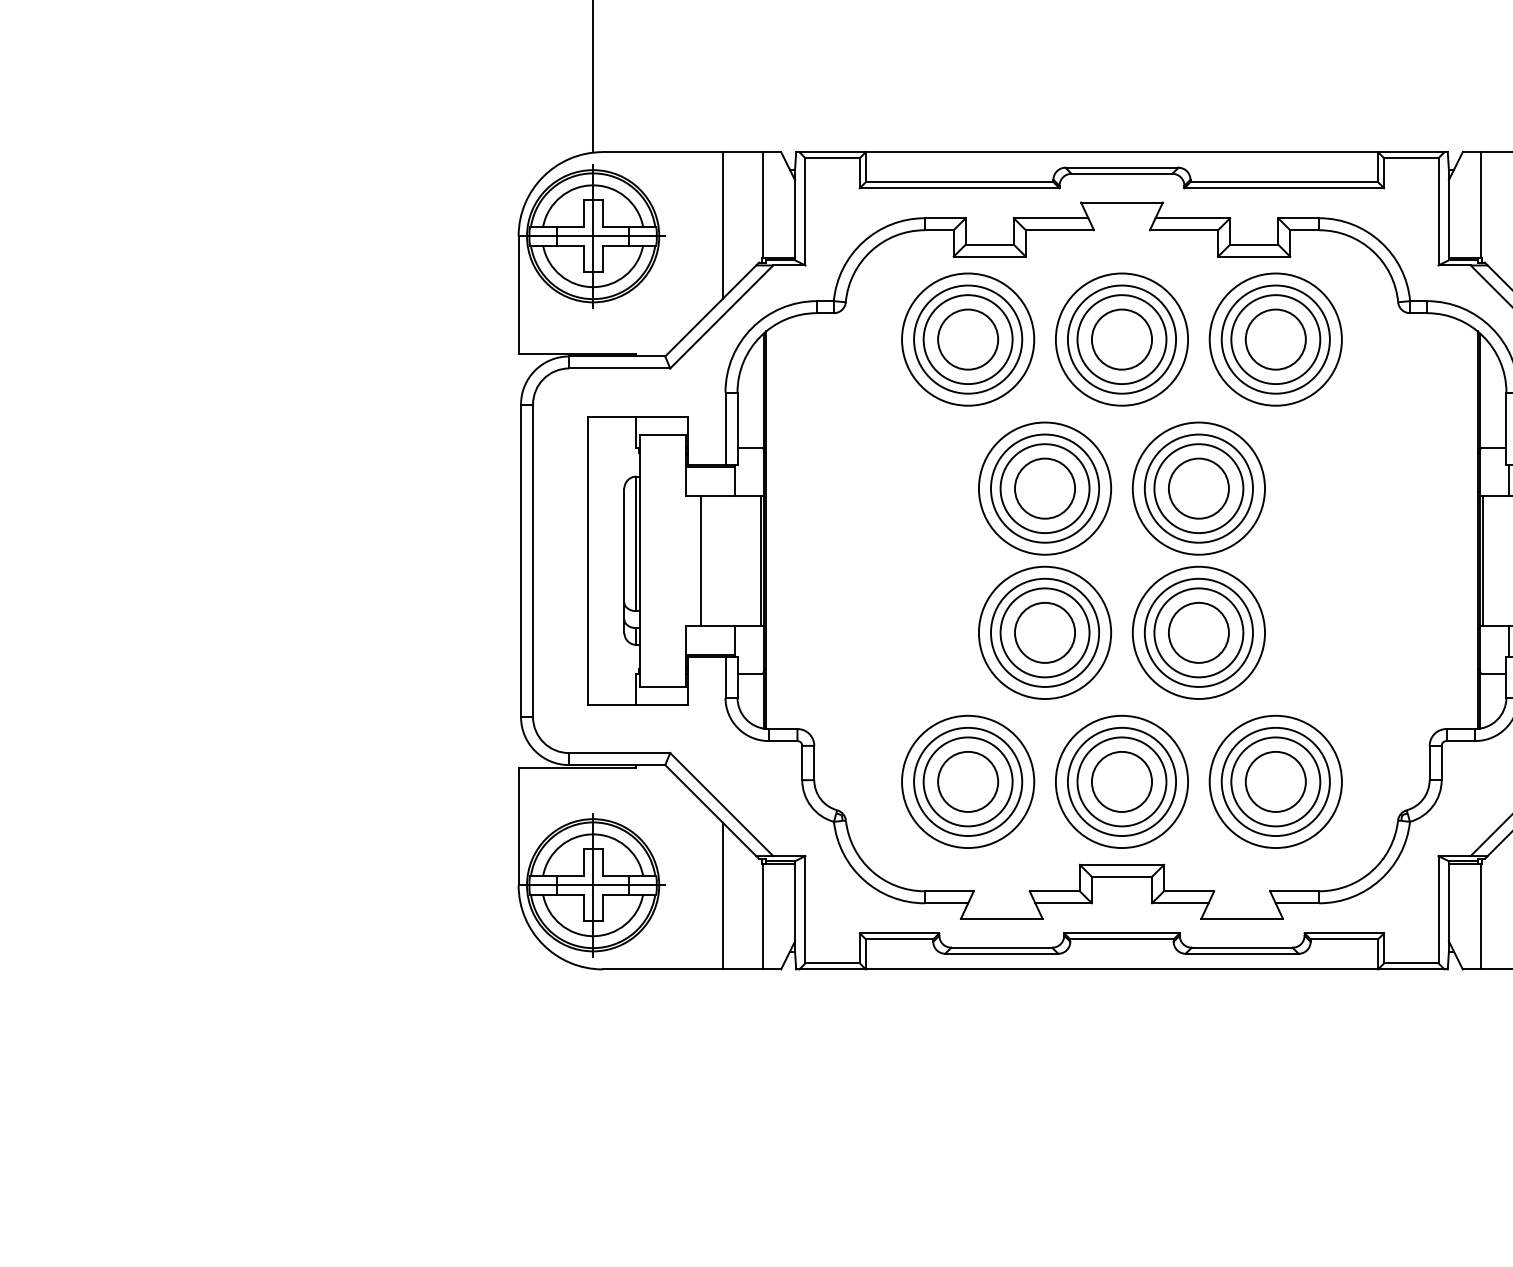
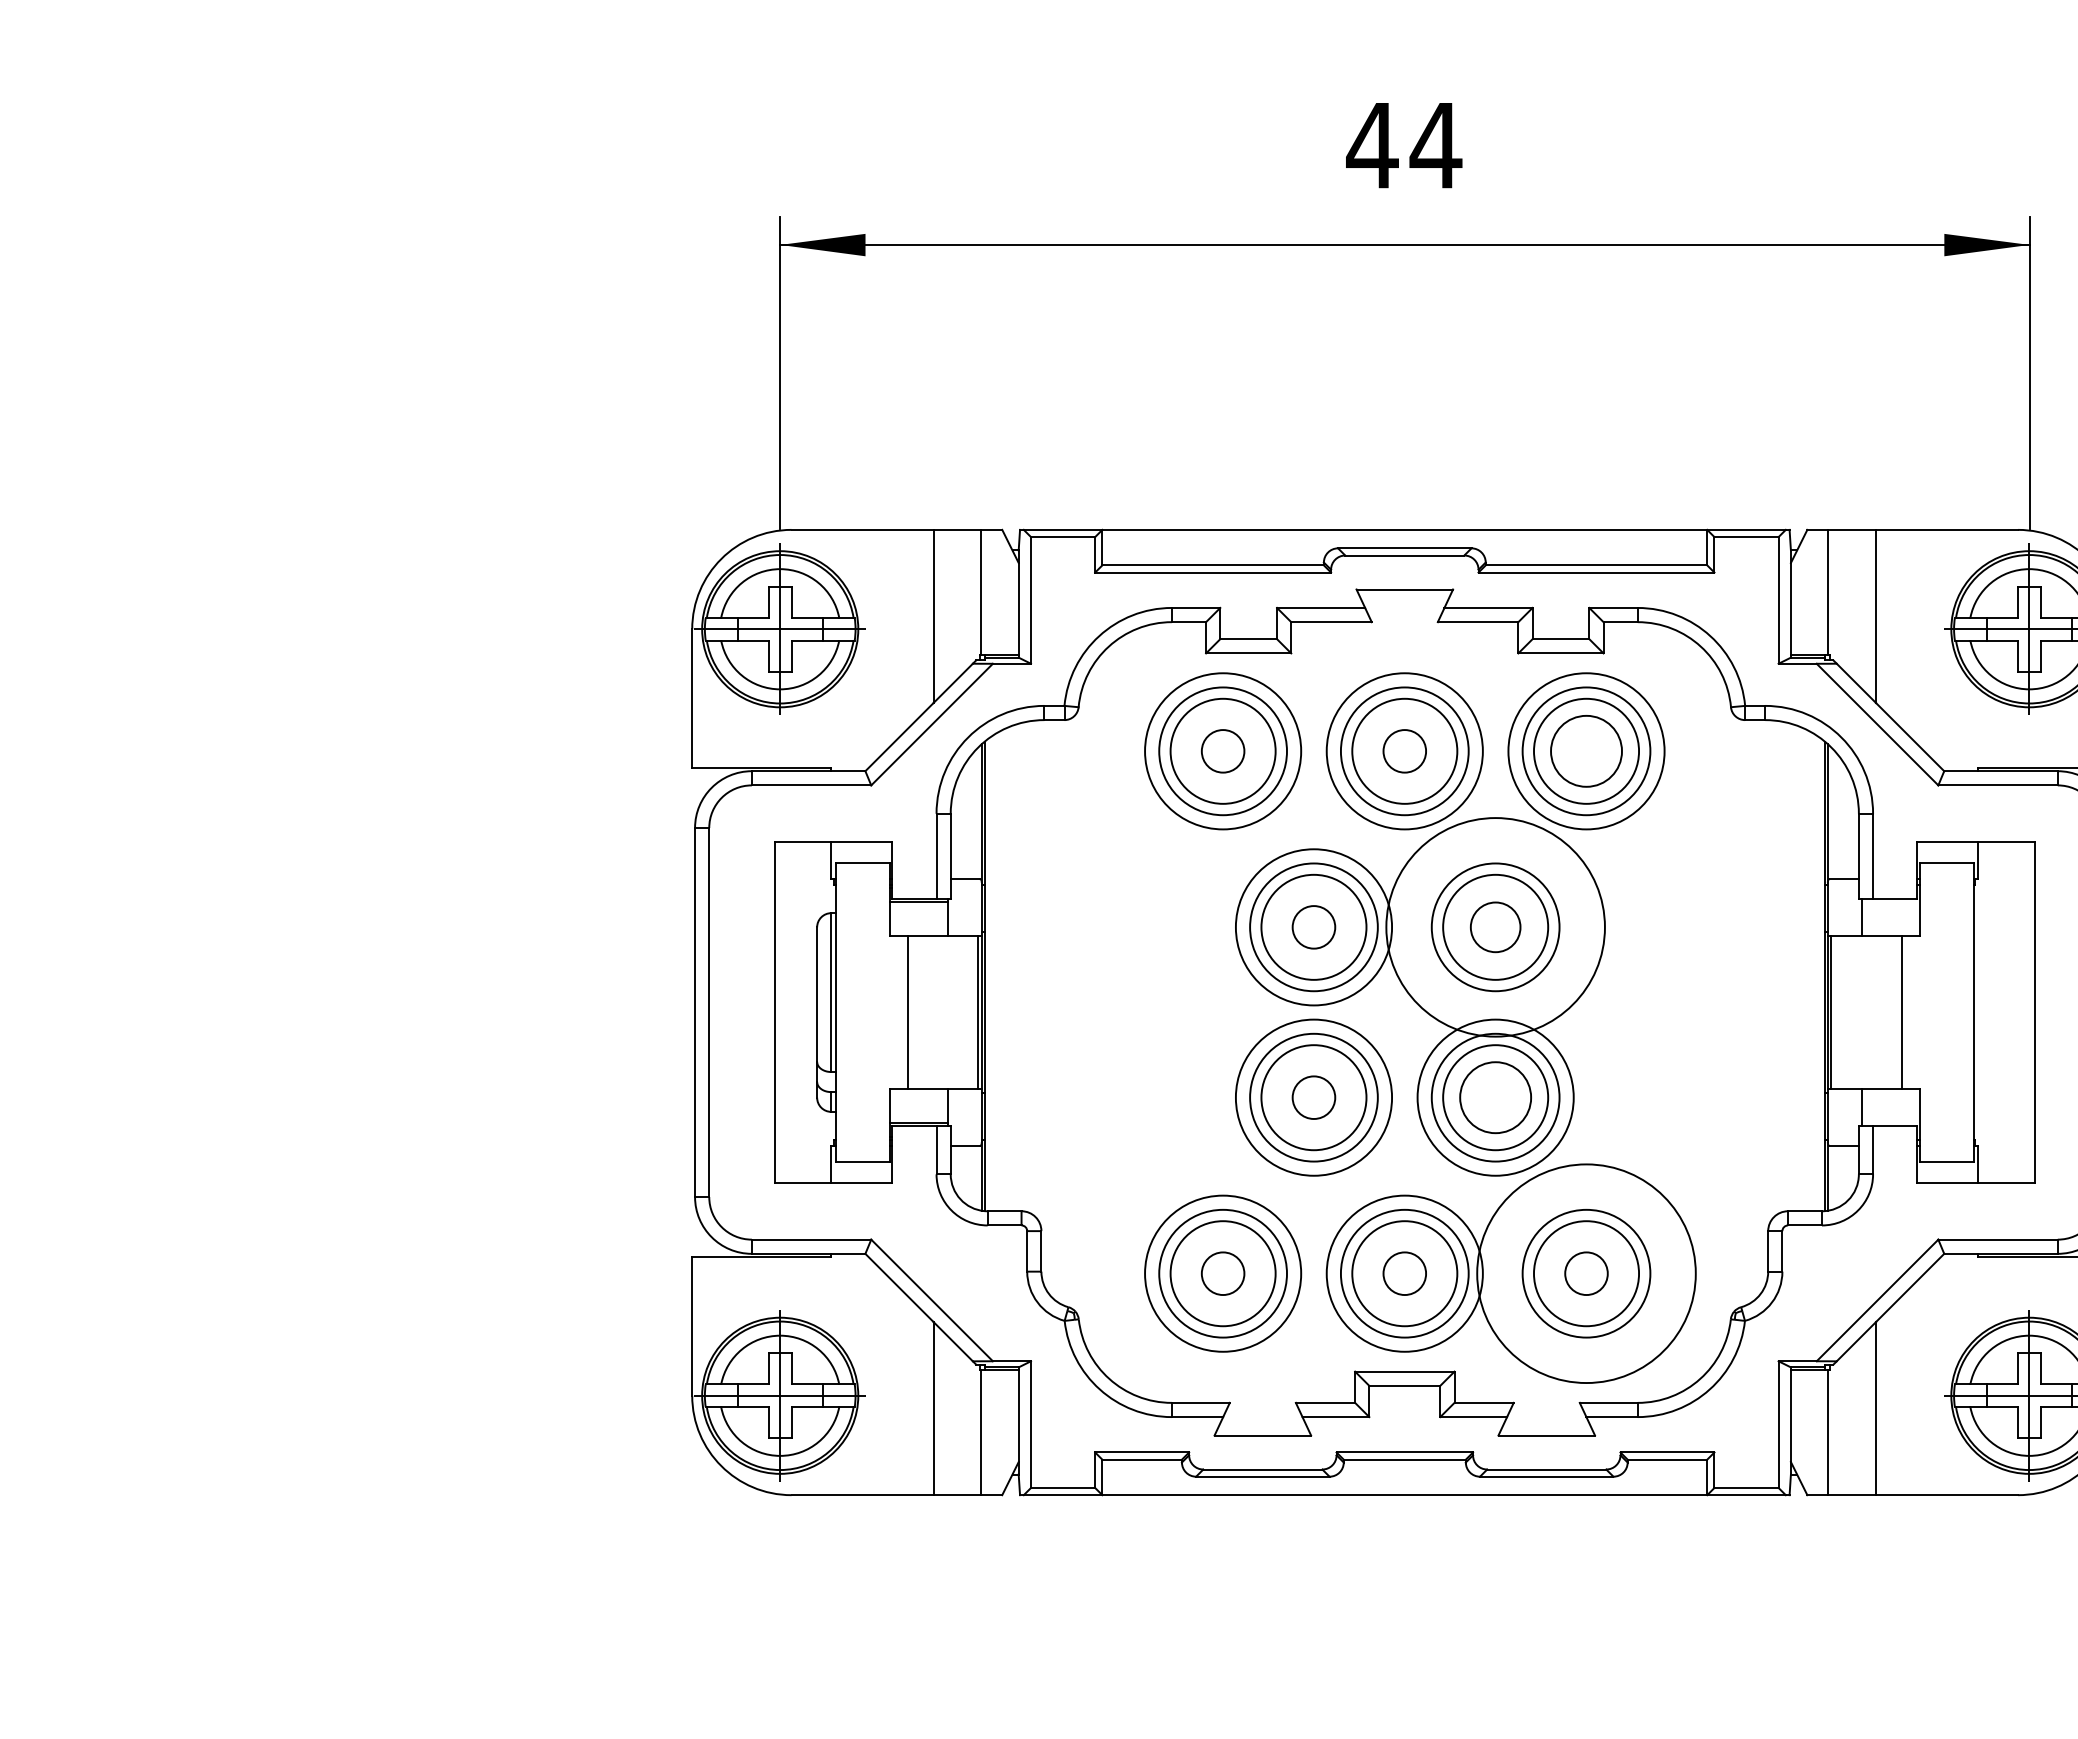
circle: (967, 338) -> (1222, 750), size x0.6
circle: (1121, 338) -> (1404, 750), size x0.6
circle: (1044, 487) -> (1313, 926), size x0.6
circle: (1198, 487) -> (1495, 926), size x0.7
circle: (1198, 488) -> (1495, 927), size x1.4
circle: (1044, 632) -> (1313, 1097), size x0.6
circle: (967, 781) -> (1222, 1273), size x0.6
circle: (1121, 781) -> (1404, 1273), size x0.6
circle: (1275, 781) -> (1586, 1273), size x0.6
circle: (1275, 781) -> (1586, 1273), size x1.4

